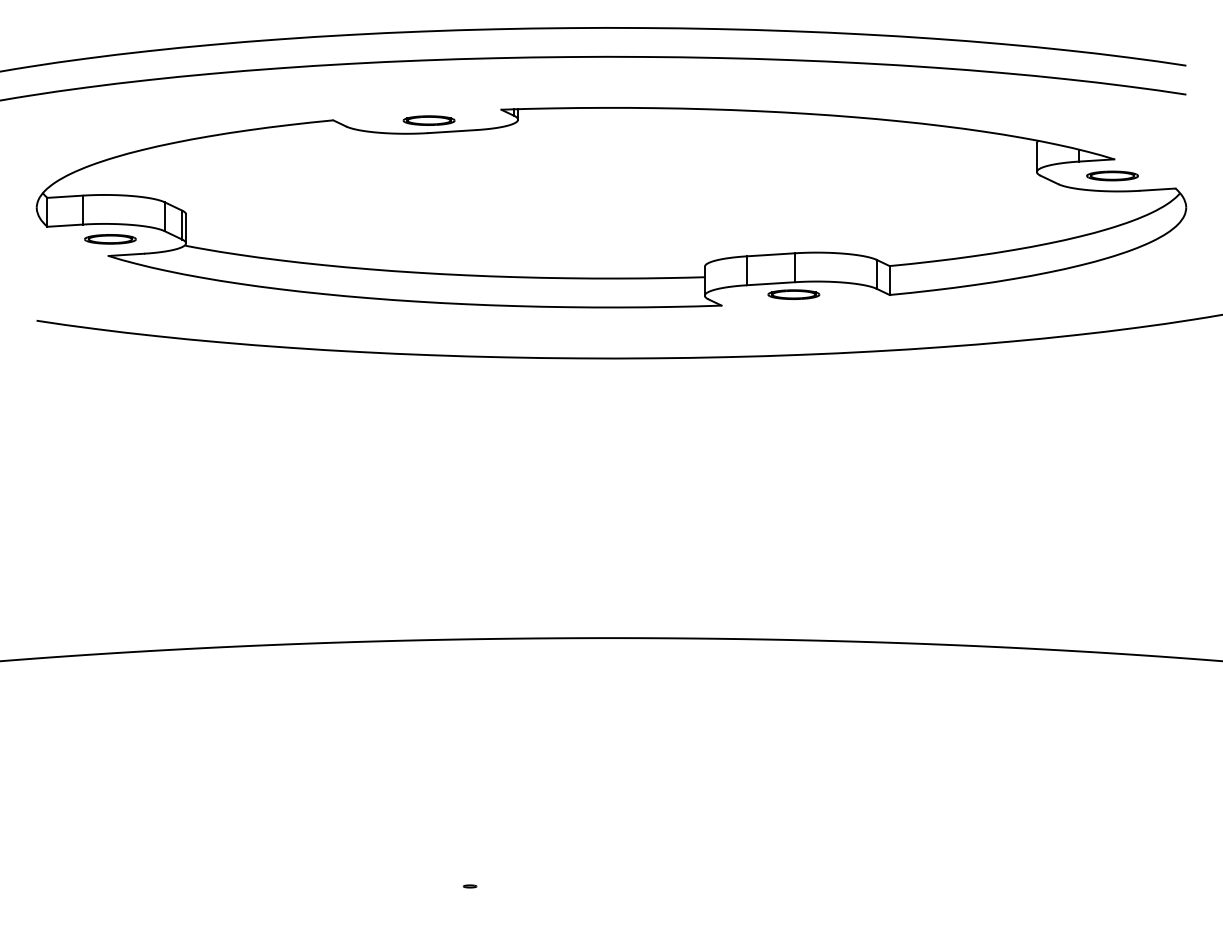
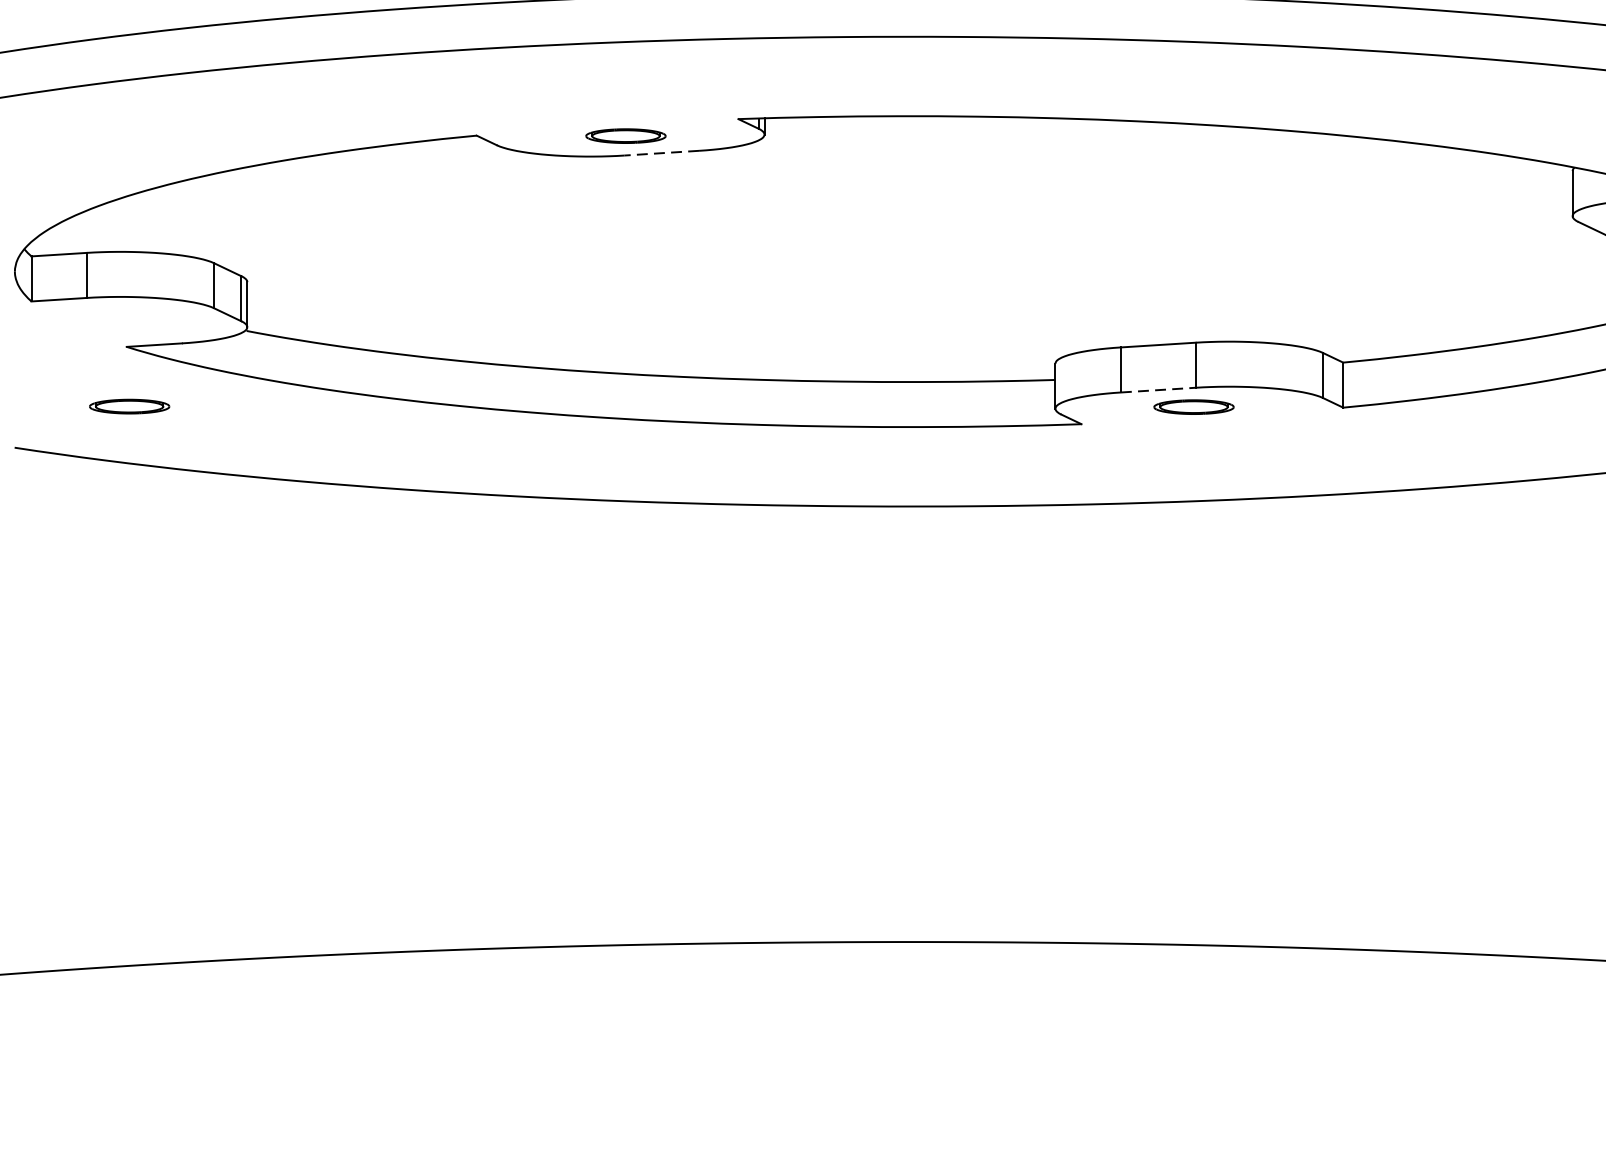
line: (451, 131) -> (660, 153), solid -> dashed
part: (110, 239) -> (129, 406), moved
line: (771, 283) -> (1159, 389), solid -> dashed

